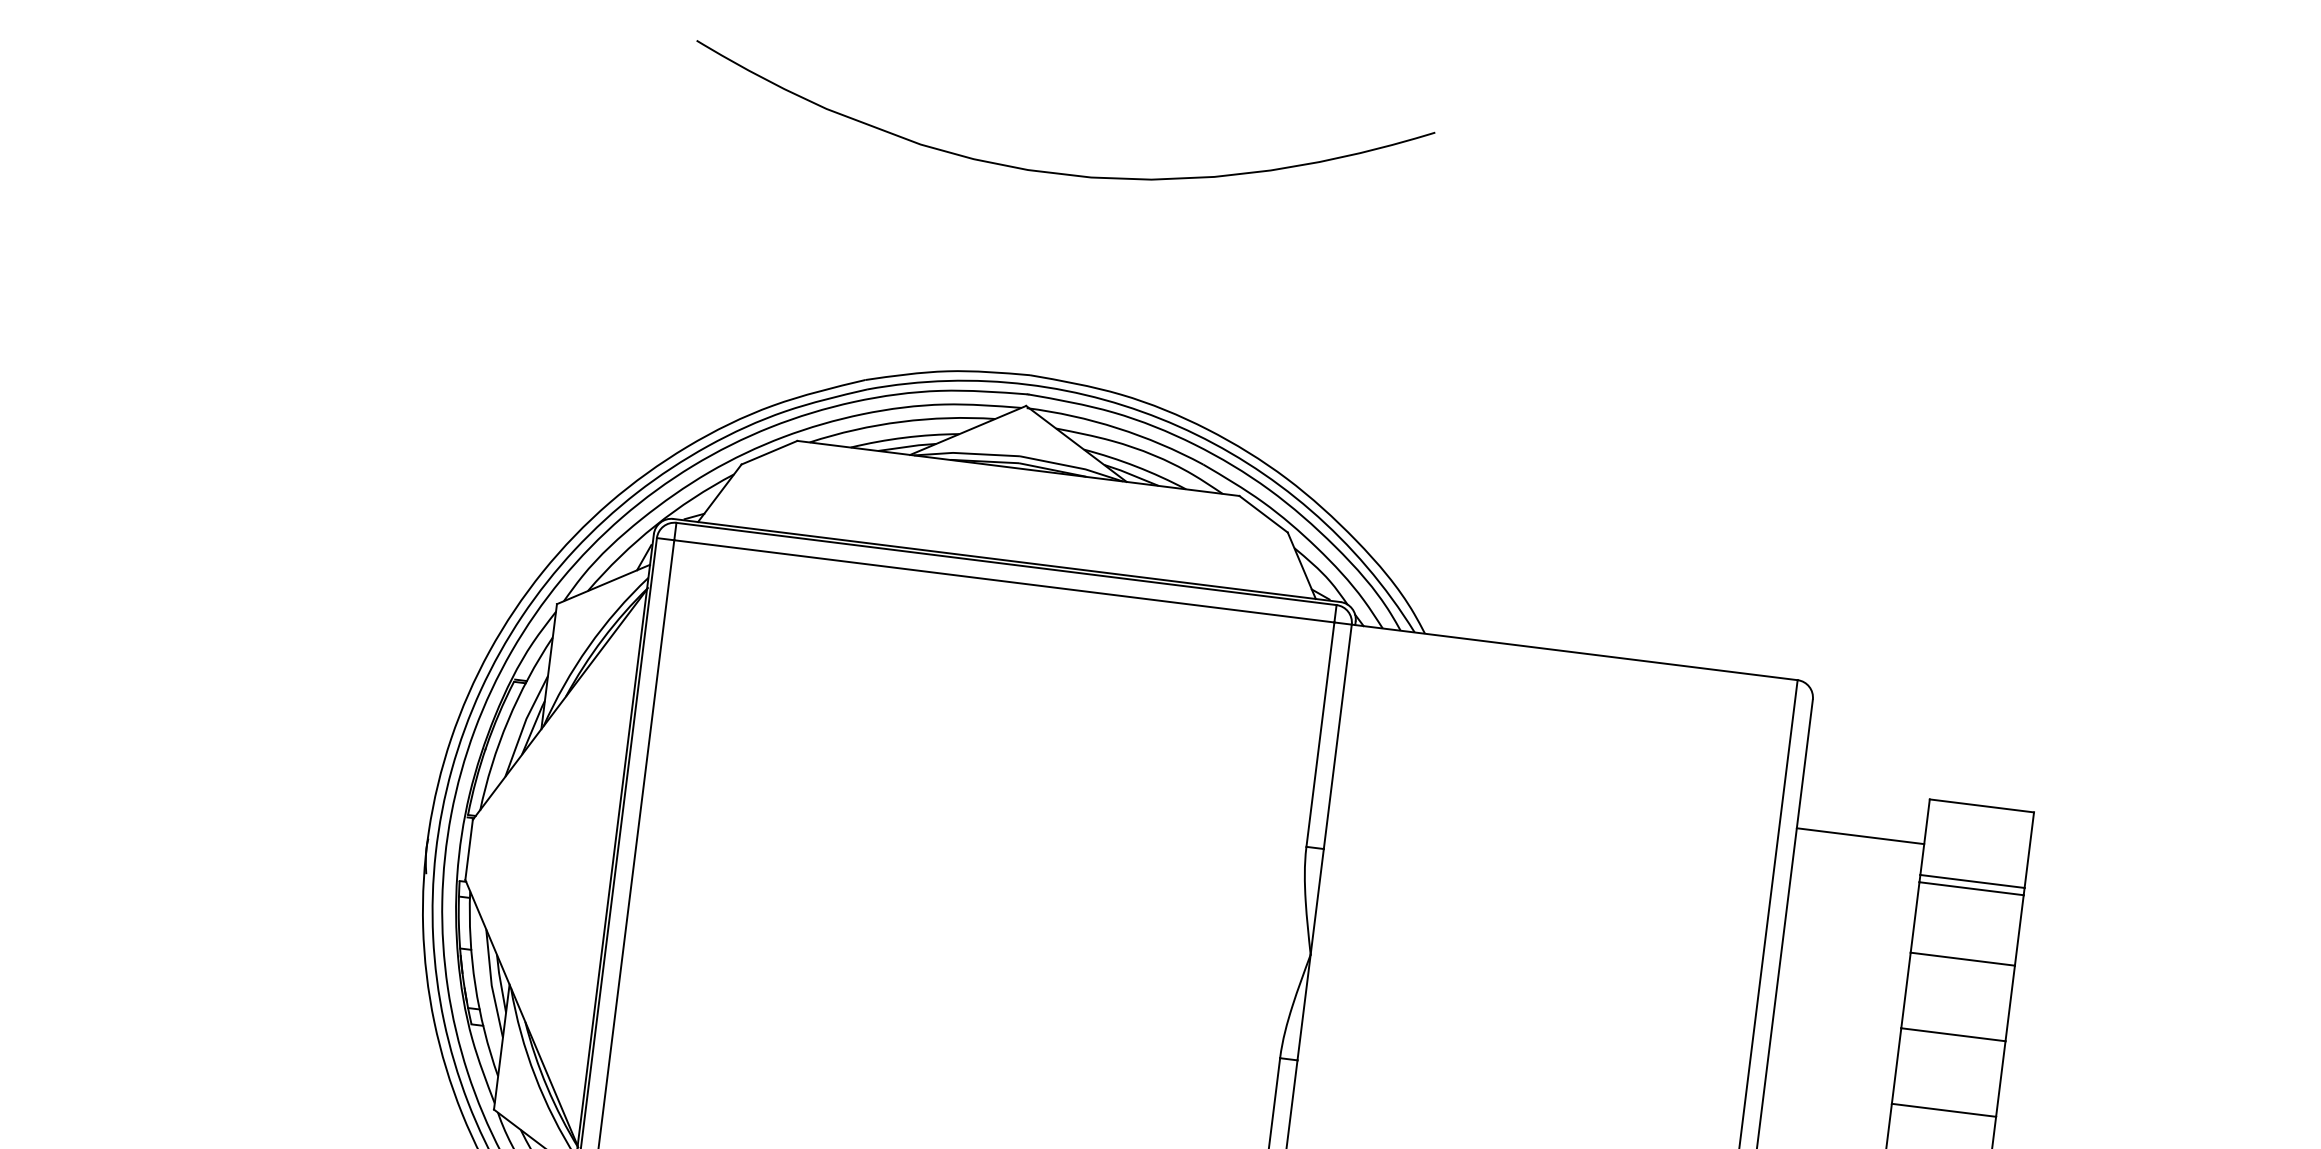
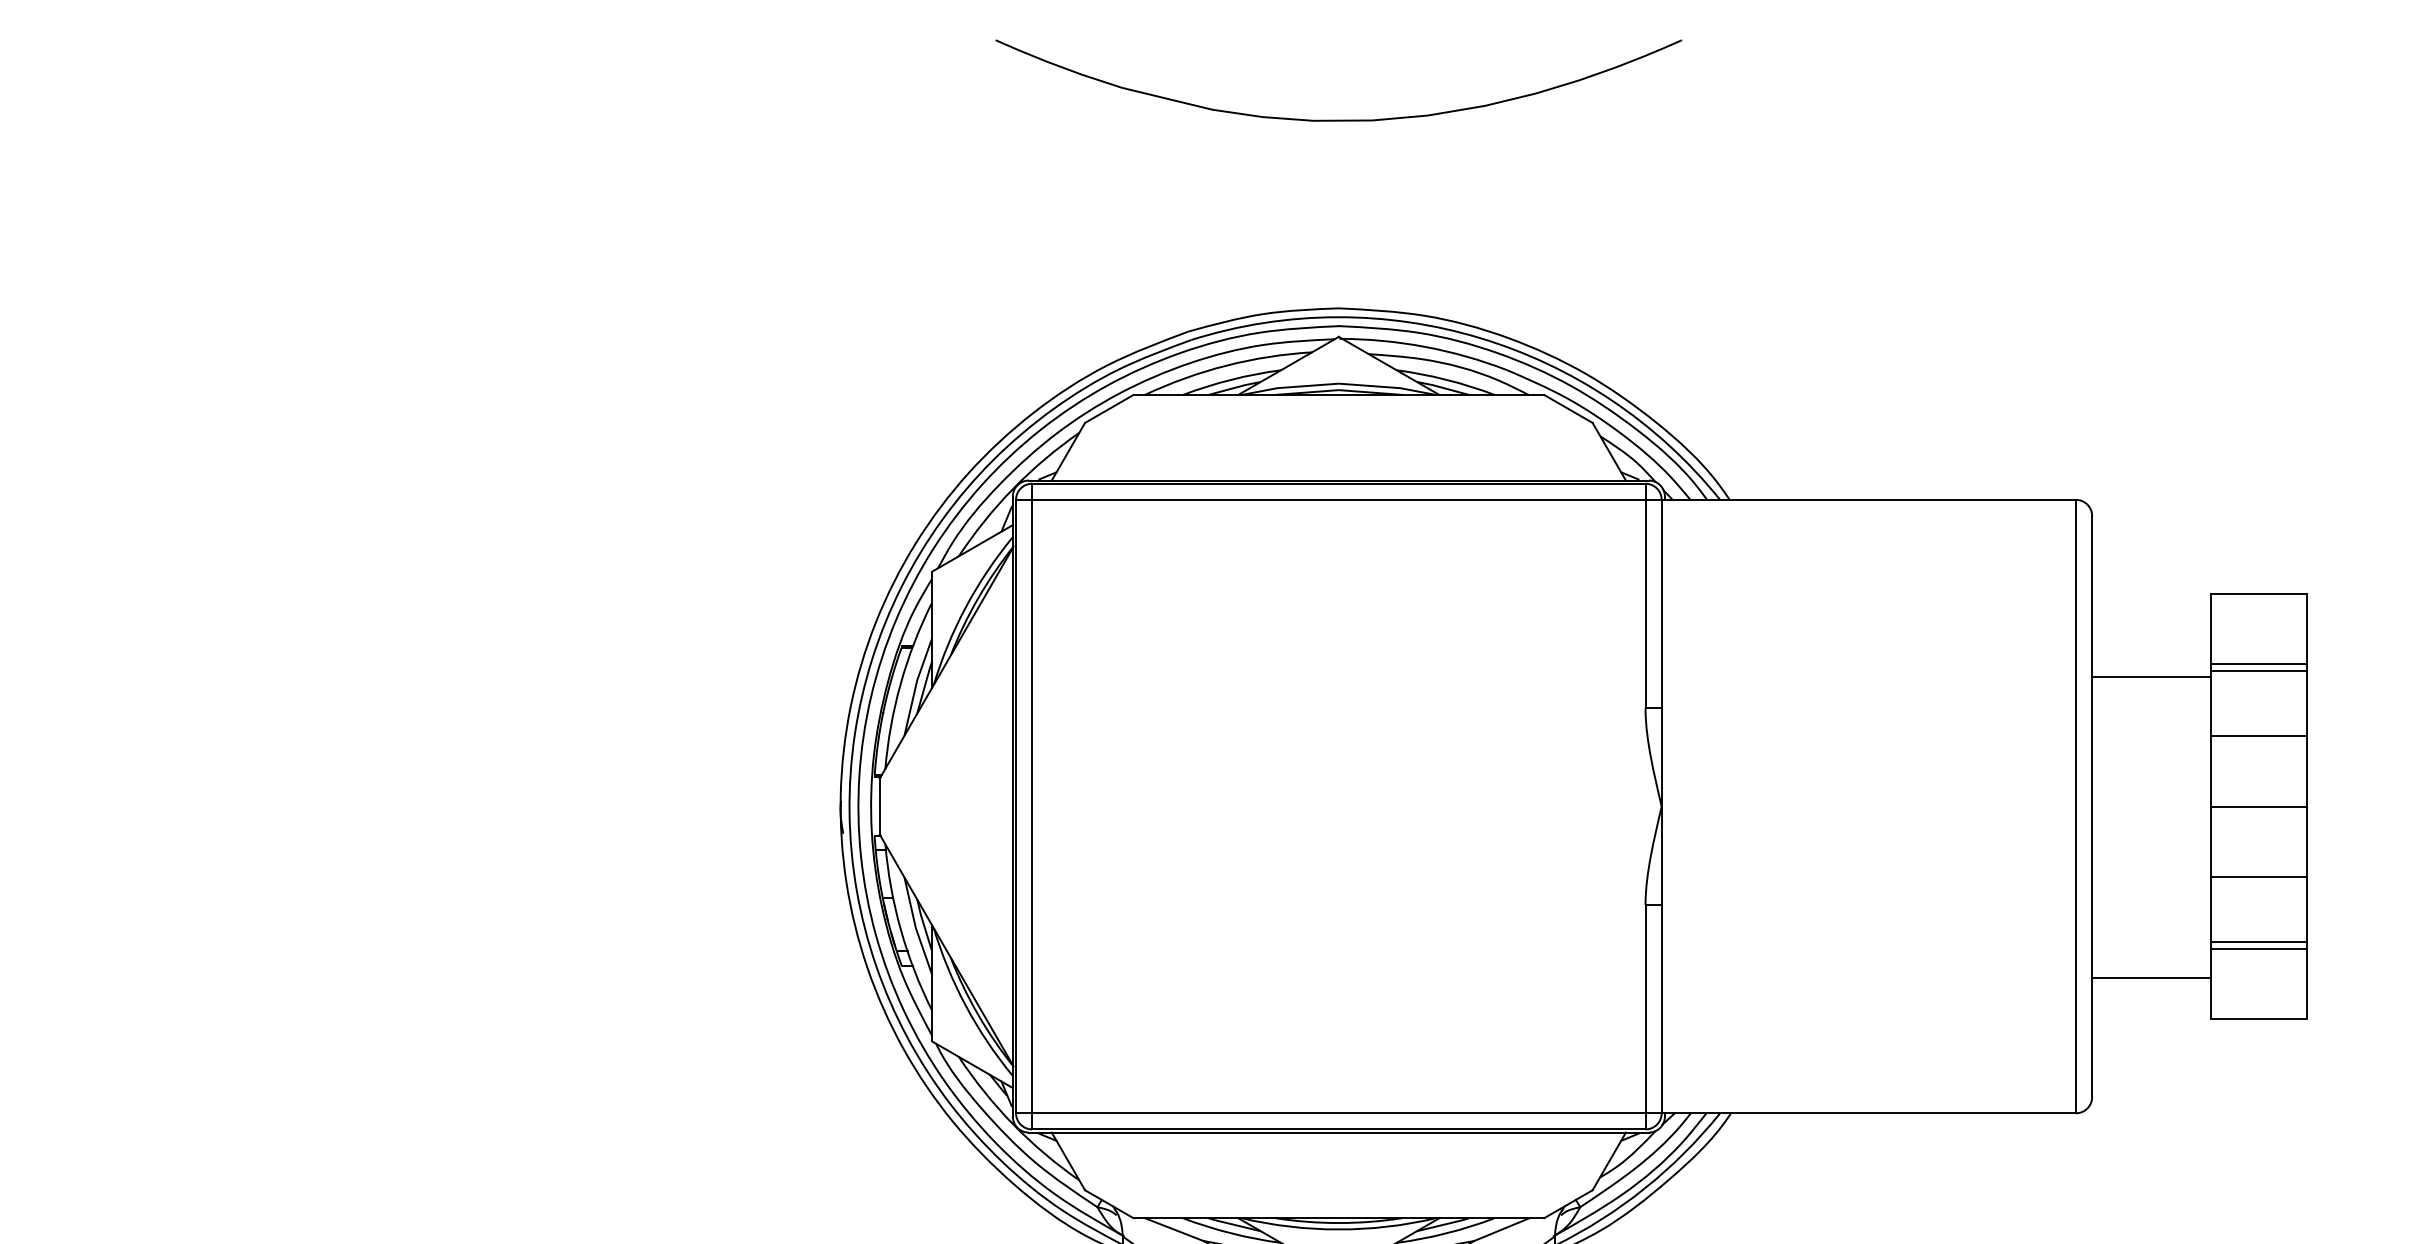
line: (1860, 836) -> (2151, 677), moved

